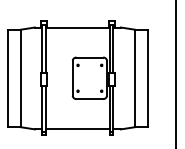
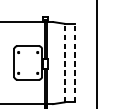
line: (135, 78) -> (64, 63), solid -> dashed
line: (147, 78) -> (74, 63), solid -> dashed

